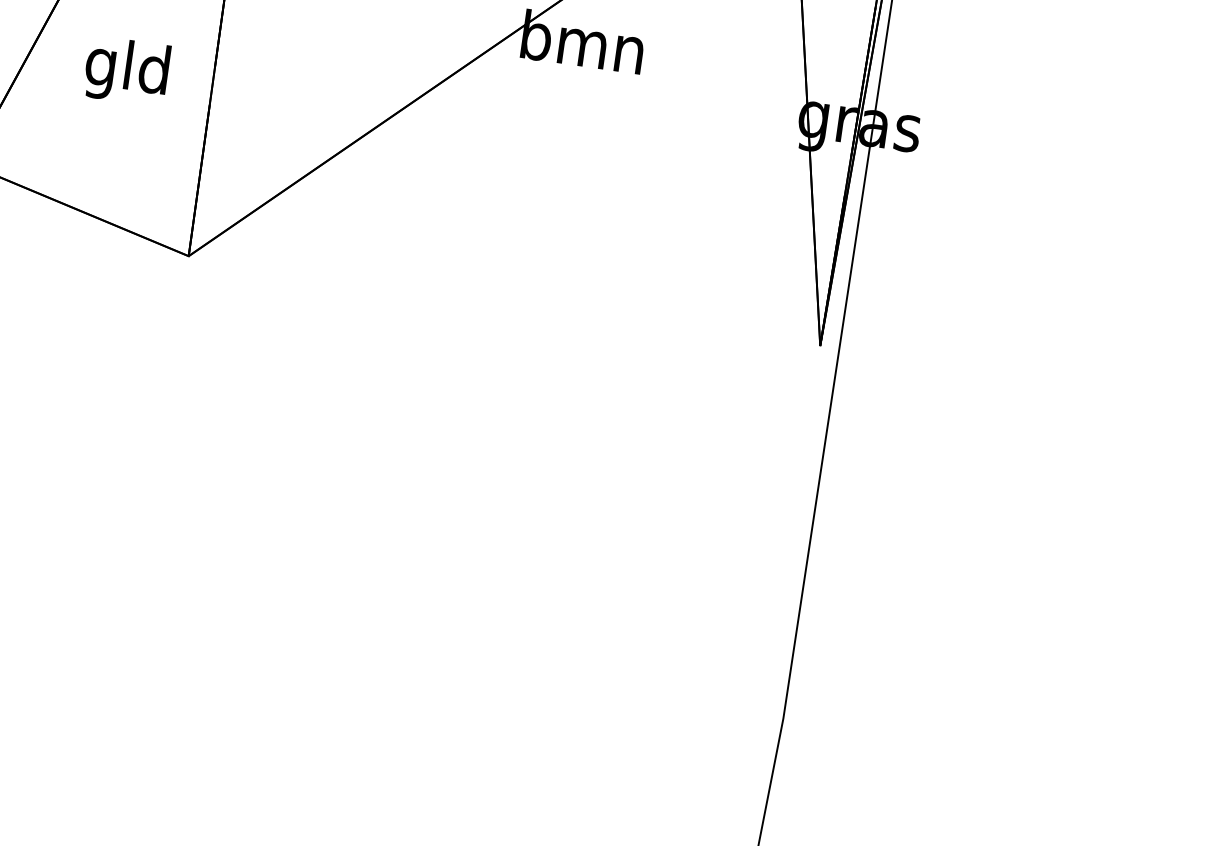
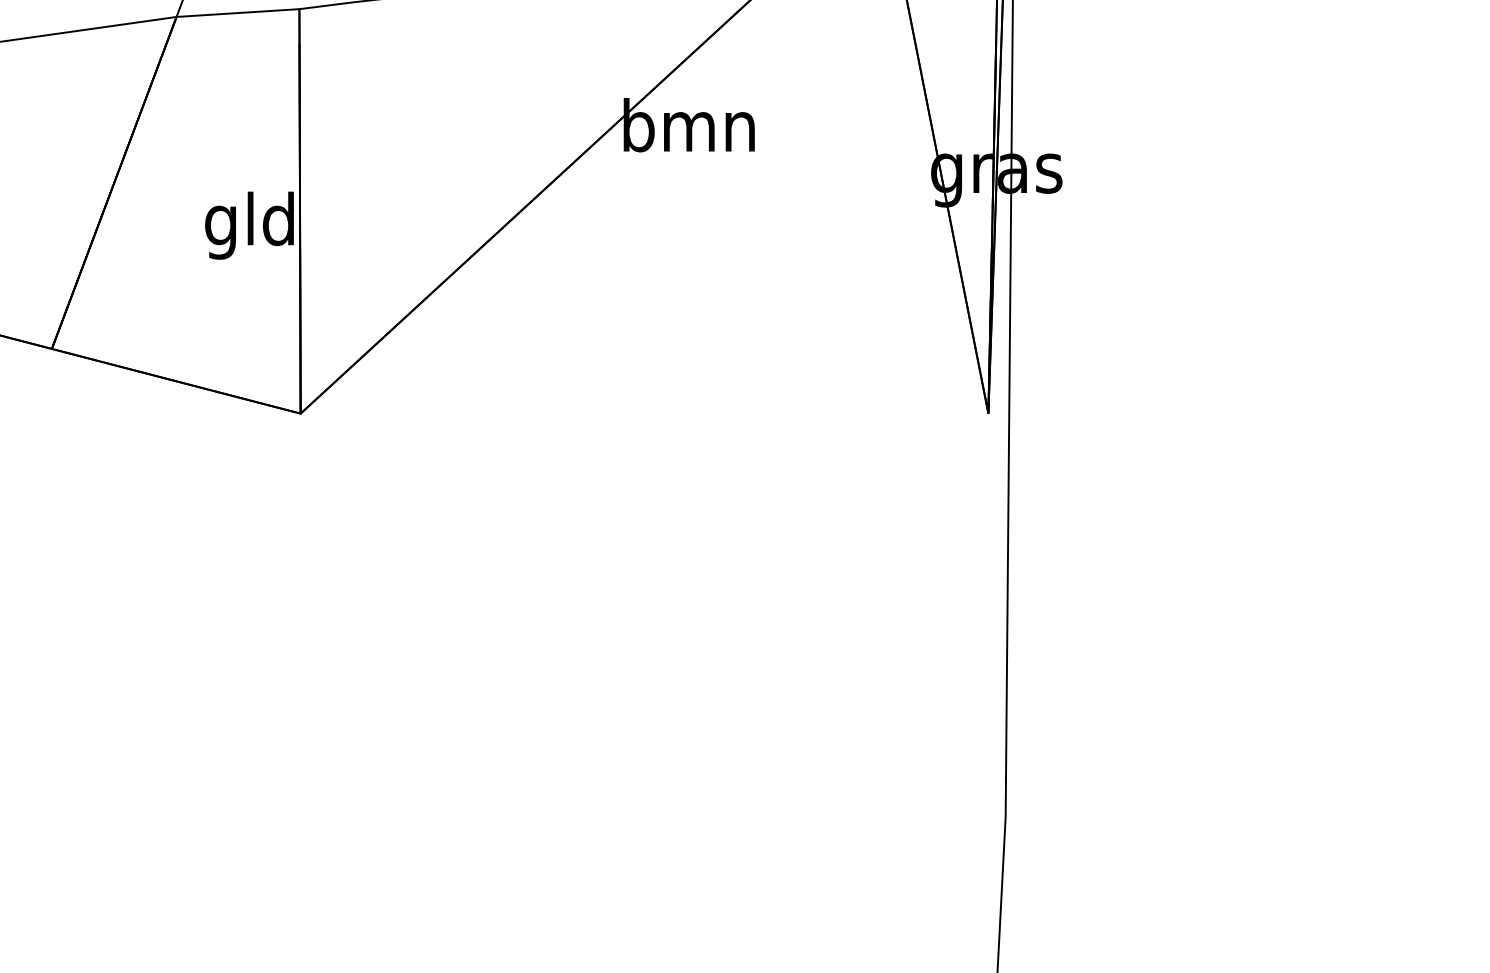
text: (126, 71) -> (249, 225), moved

